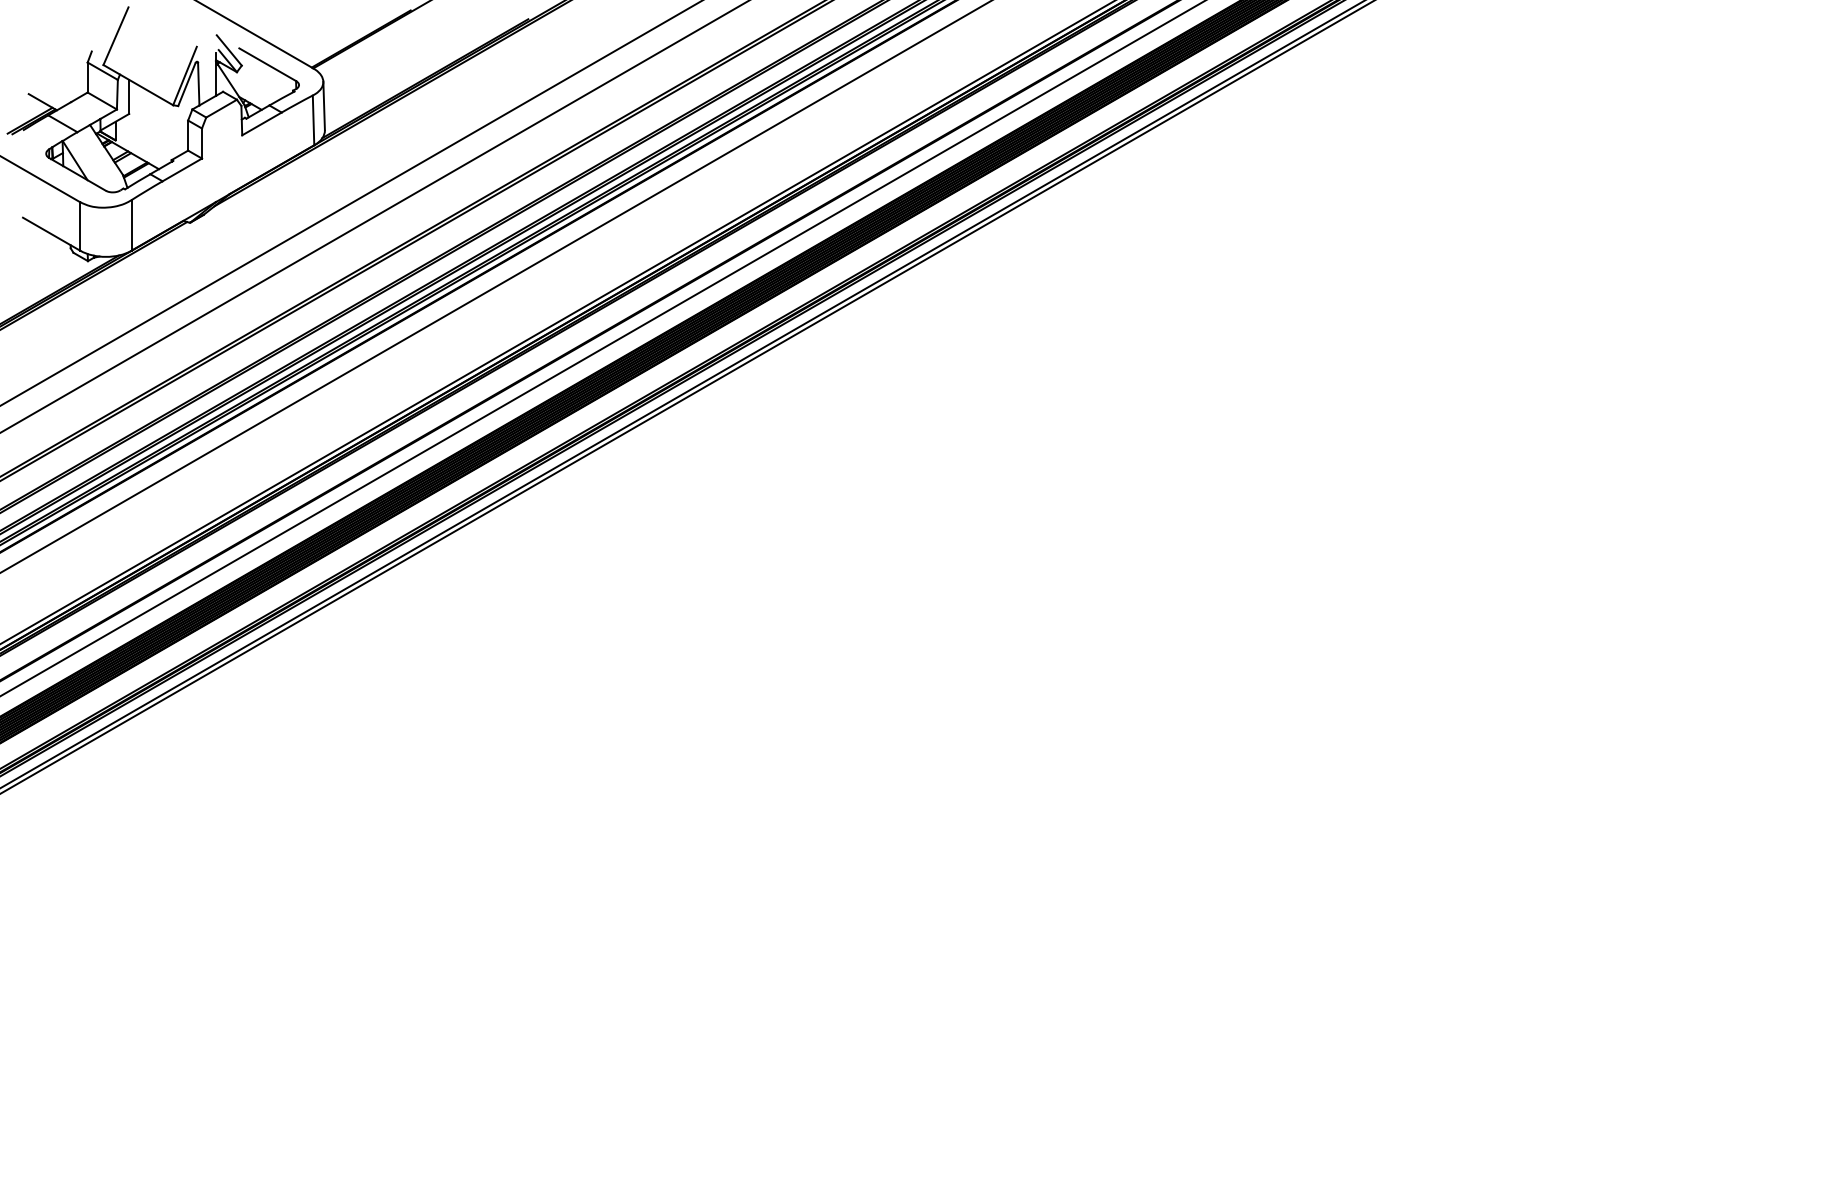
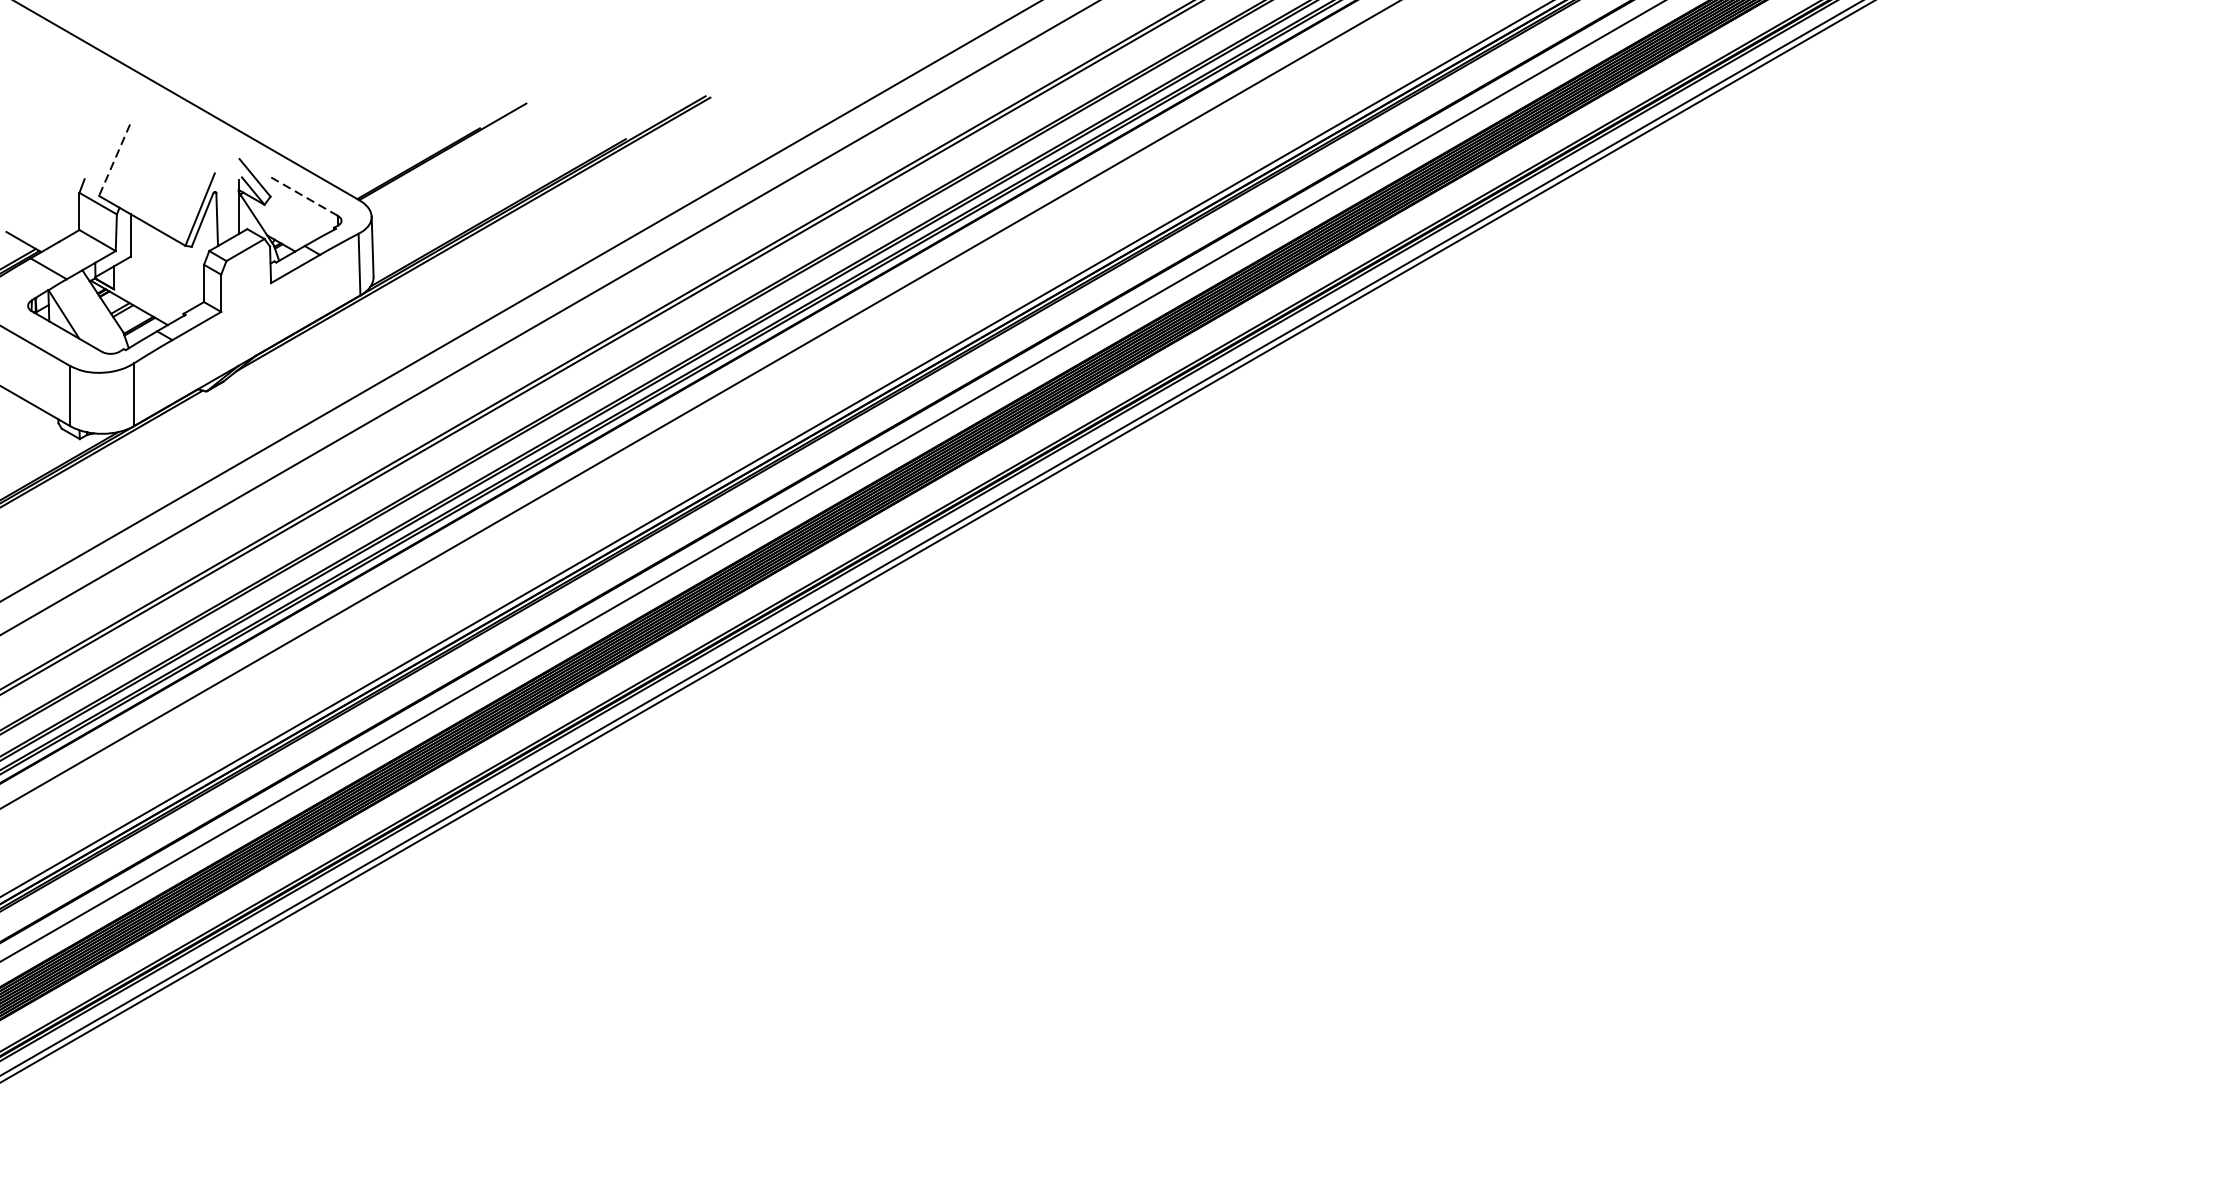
line: (115, 36) -> (113, 160), solid -> dashed
line: (267, 64) -> (302, 195), solid -> dashed

